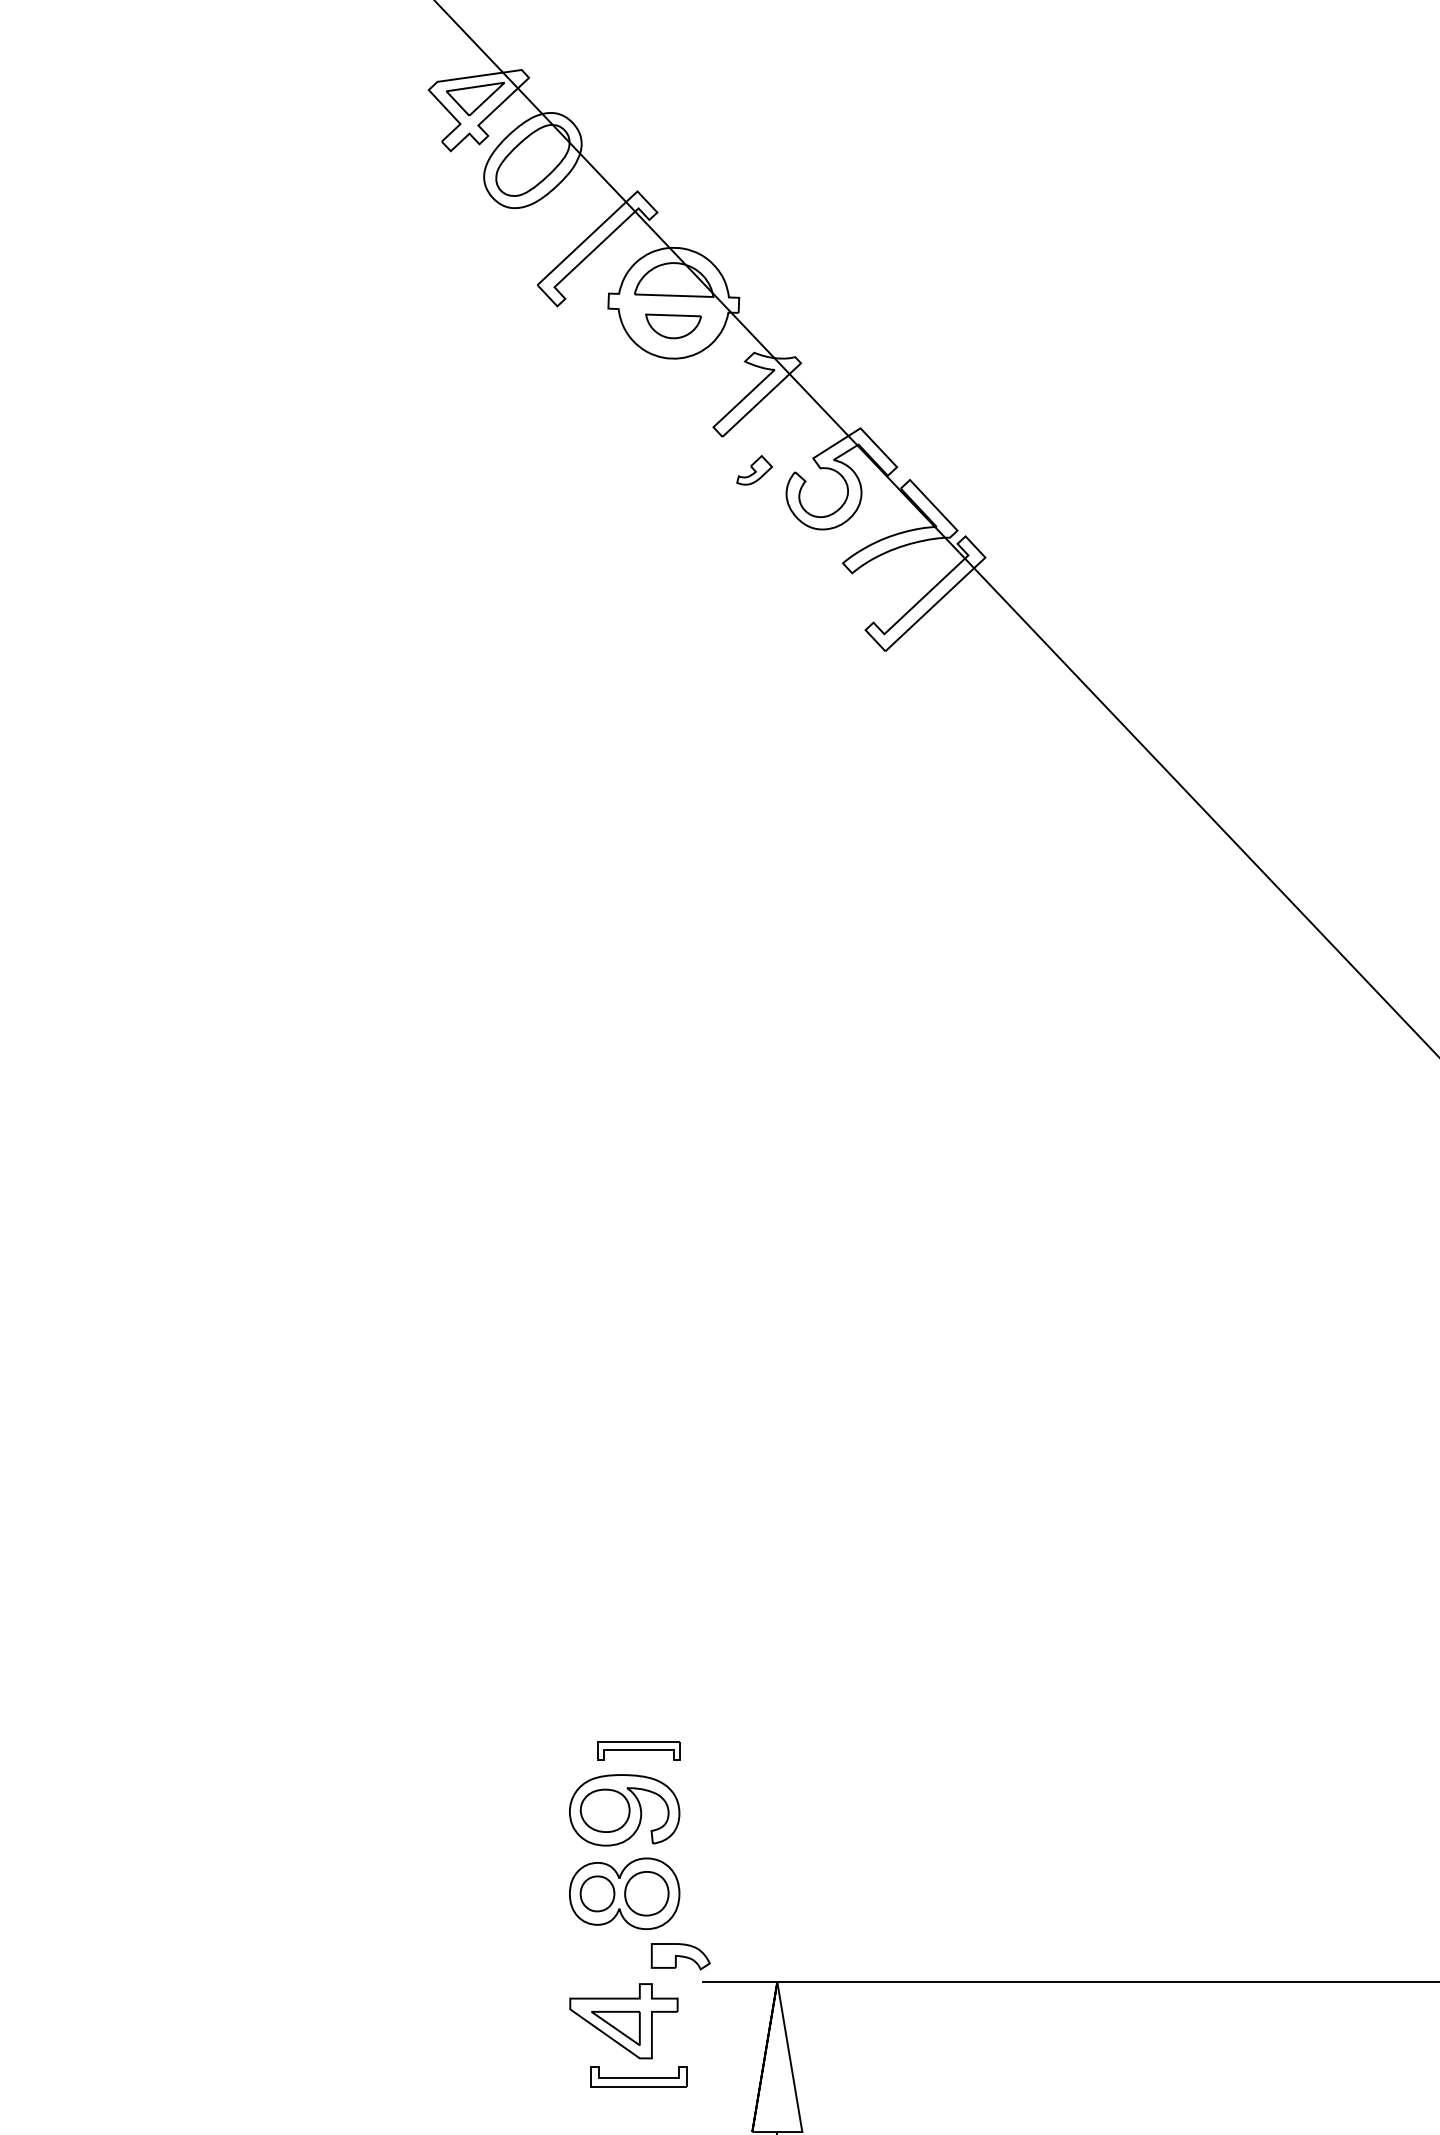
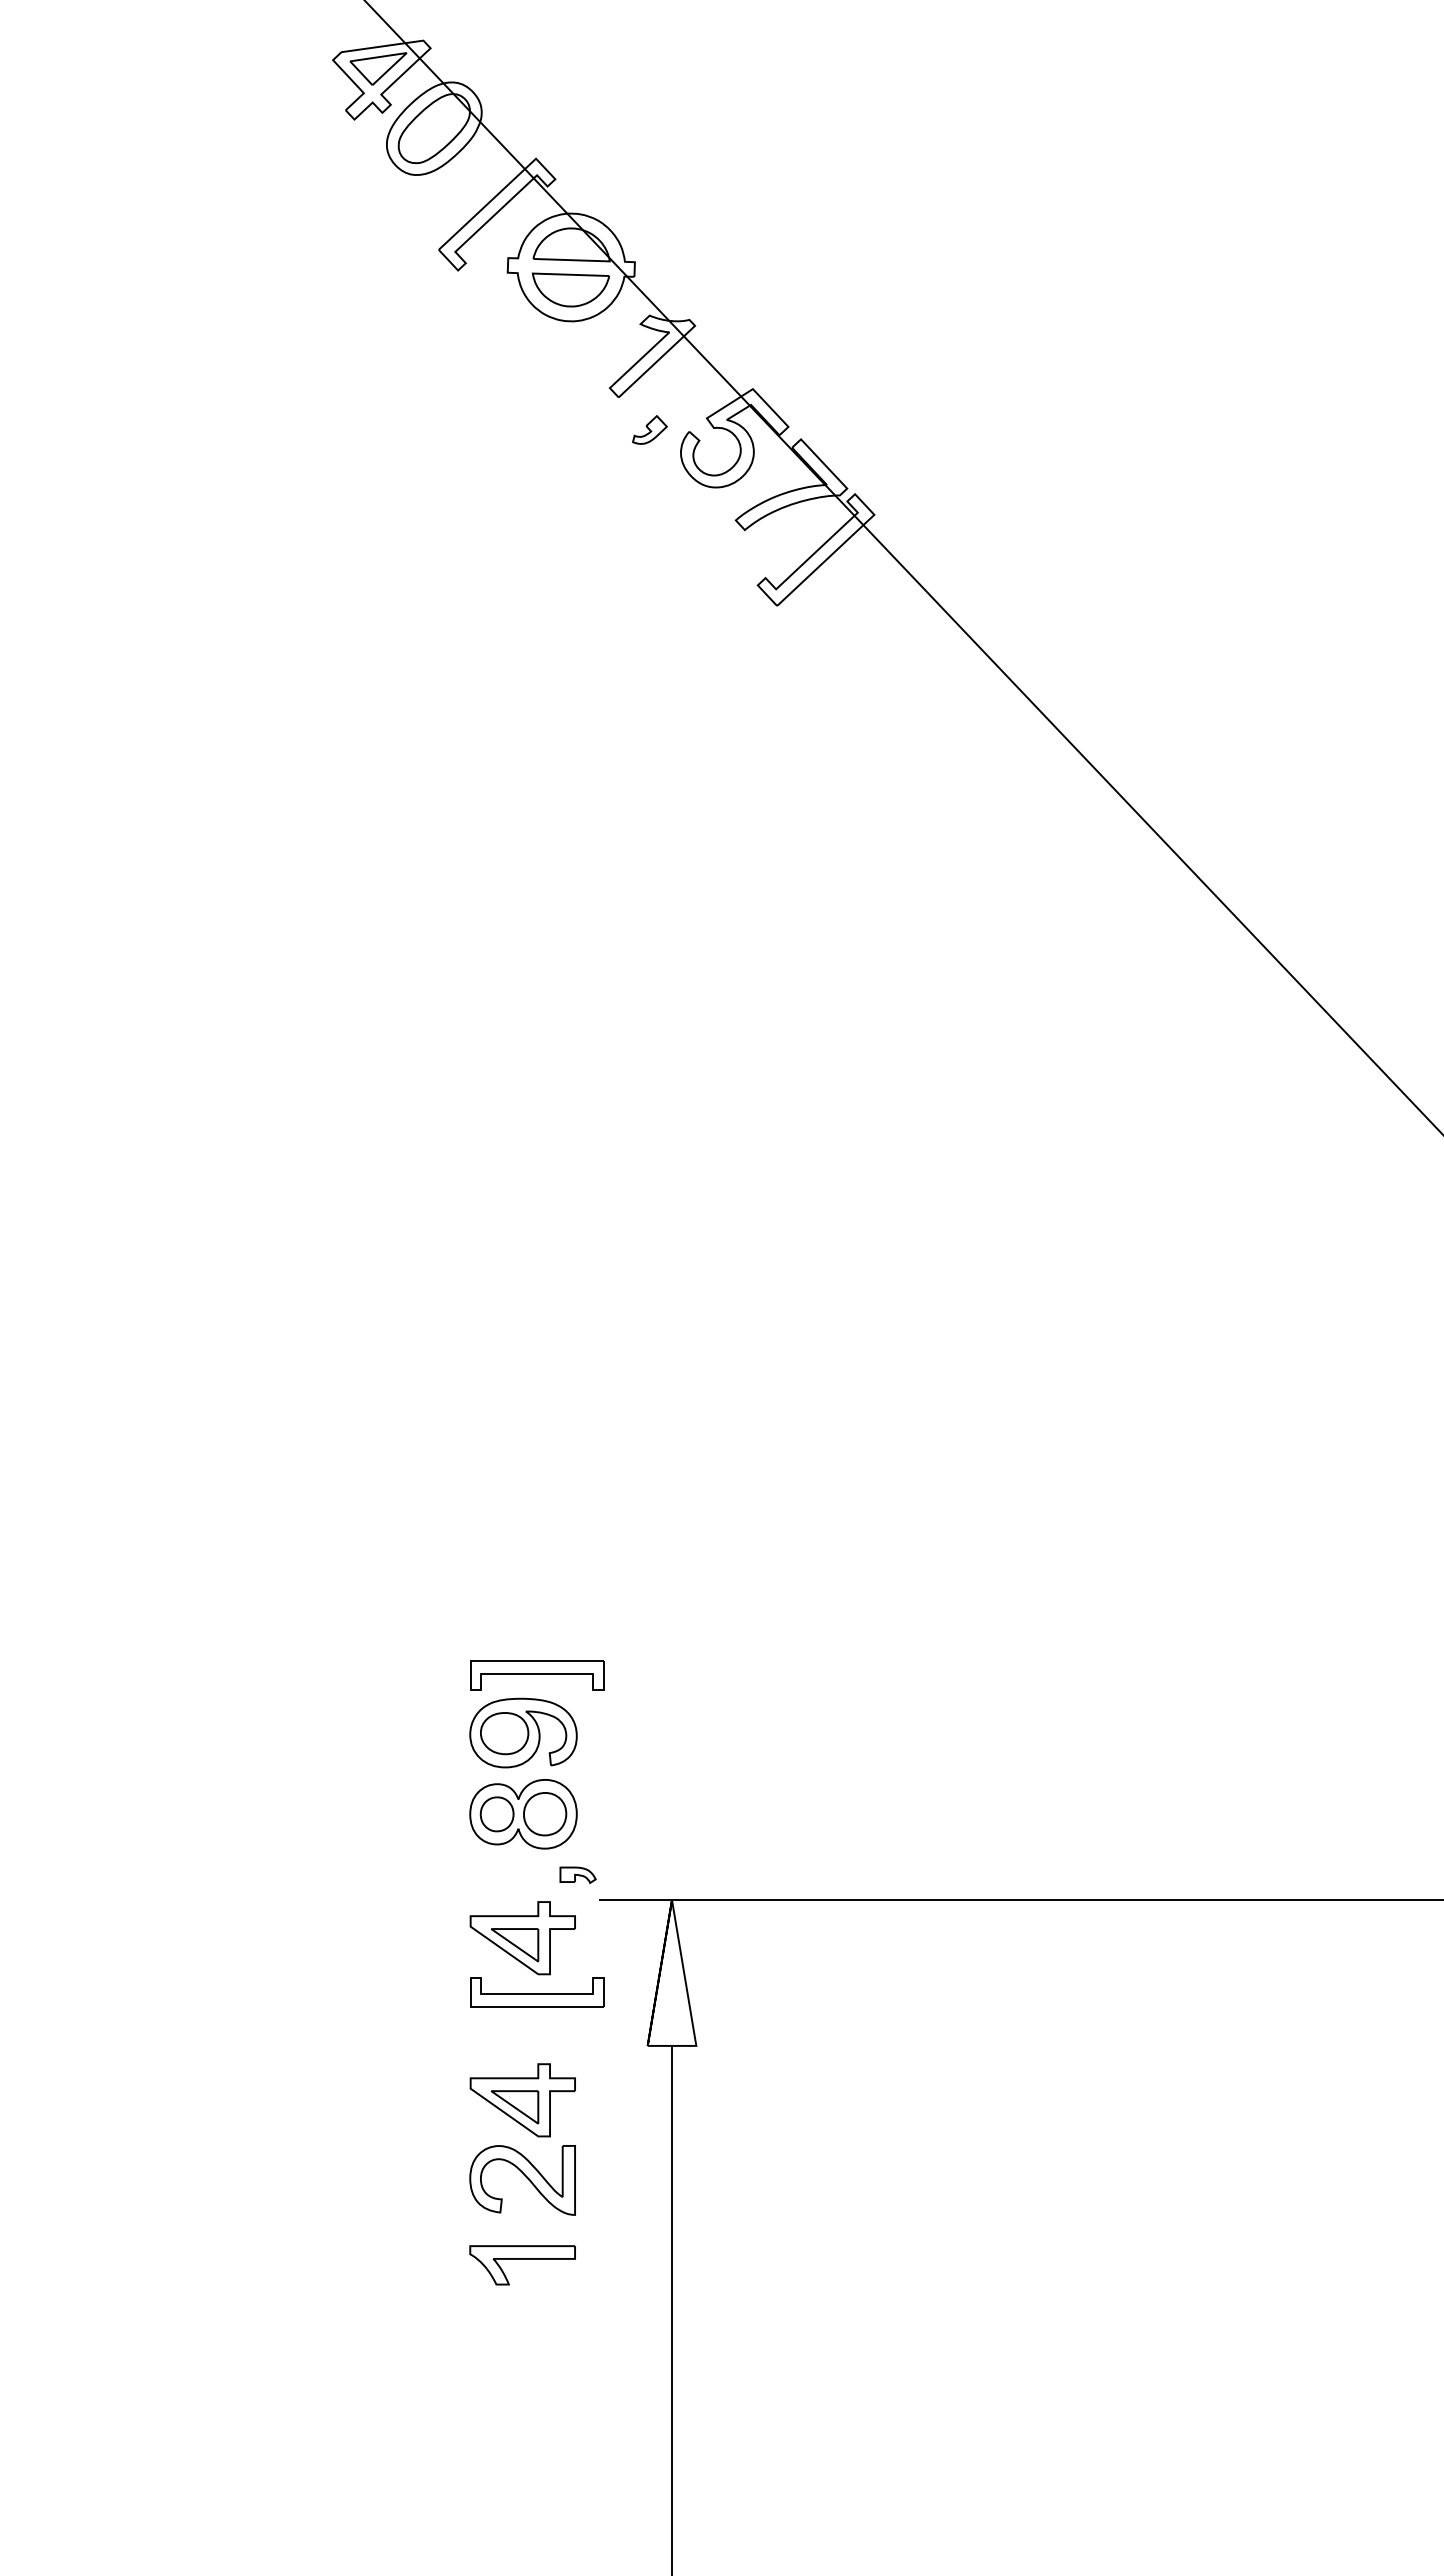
part: (673, 325) -> (571, 289), size x1.43
part: (639, 1751) -> (537, 1675), size x1.67
part: (680, 1955) -> (577, 1874), size x0.62
part: (639, 2077) -> (537, 1992), size x1.43

